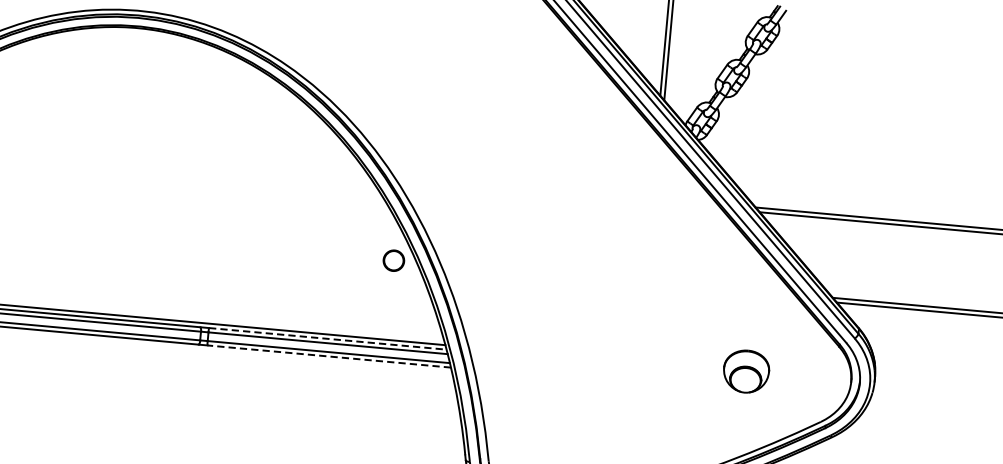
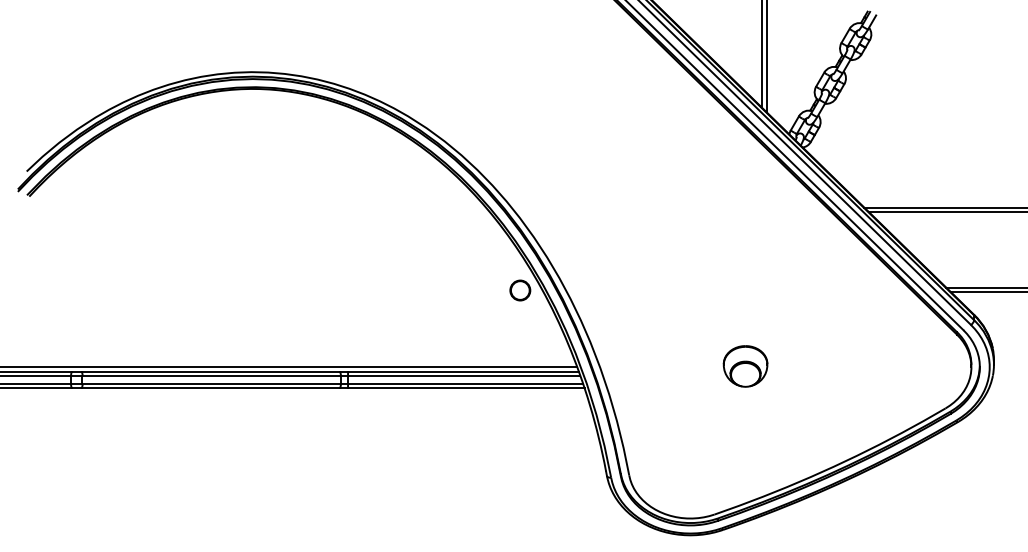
line: (328, 338) -> (464, 371), dashed -> solid
line: (328, 356) -> (465, 388), dashed -> solid
part: (746, 371) -> (745, 366), moved

